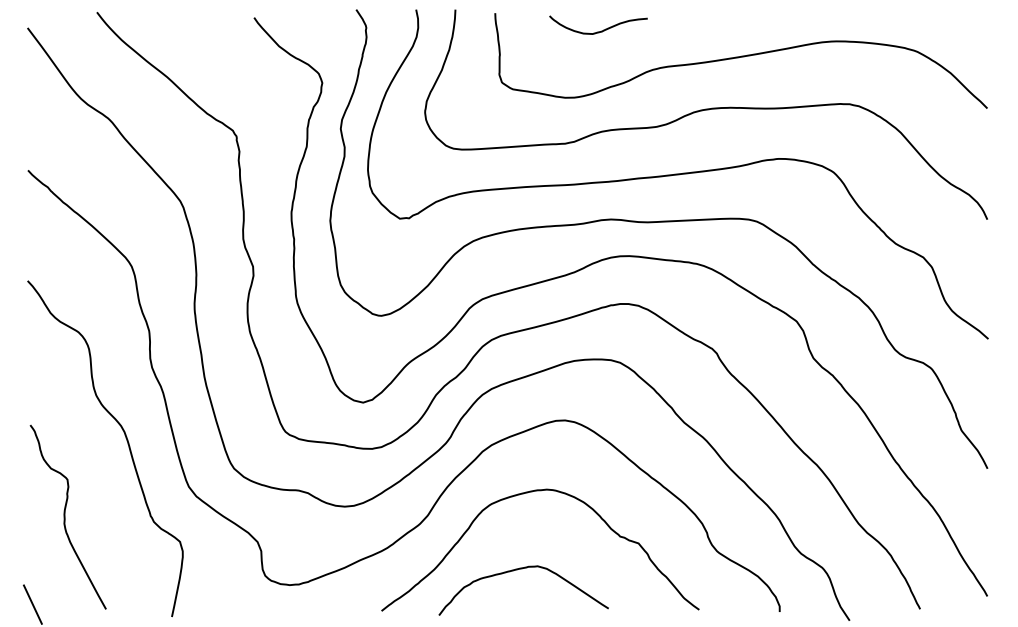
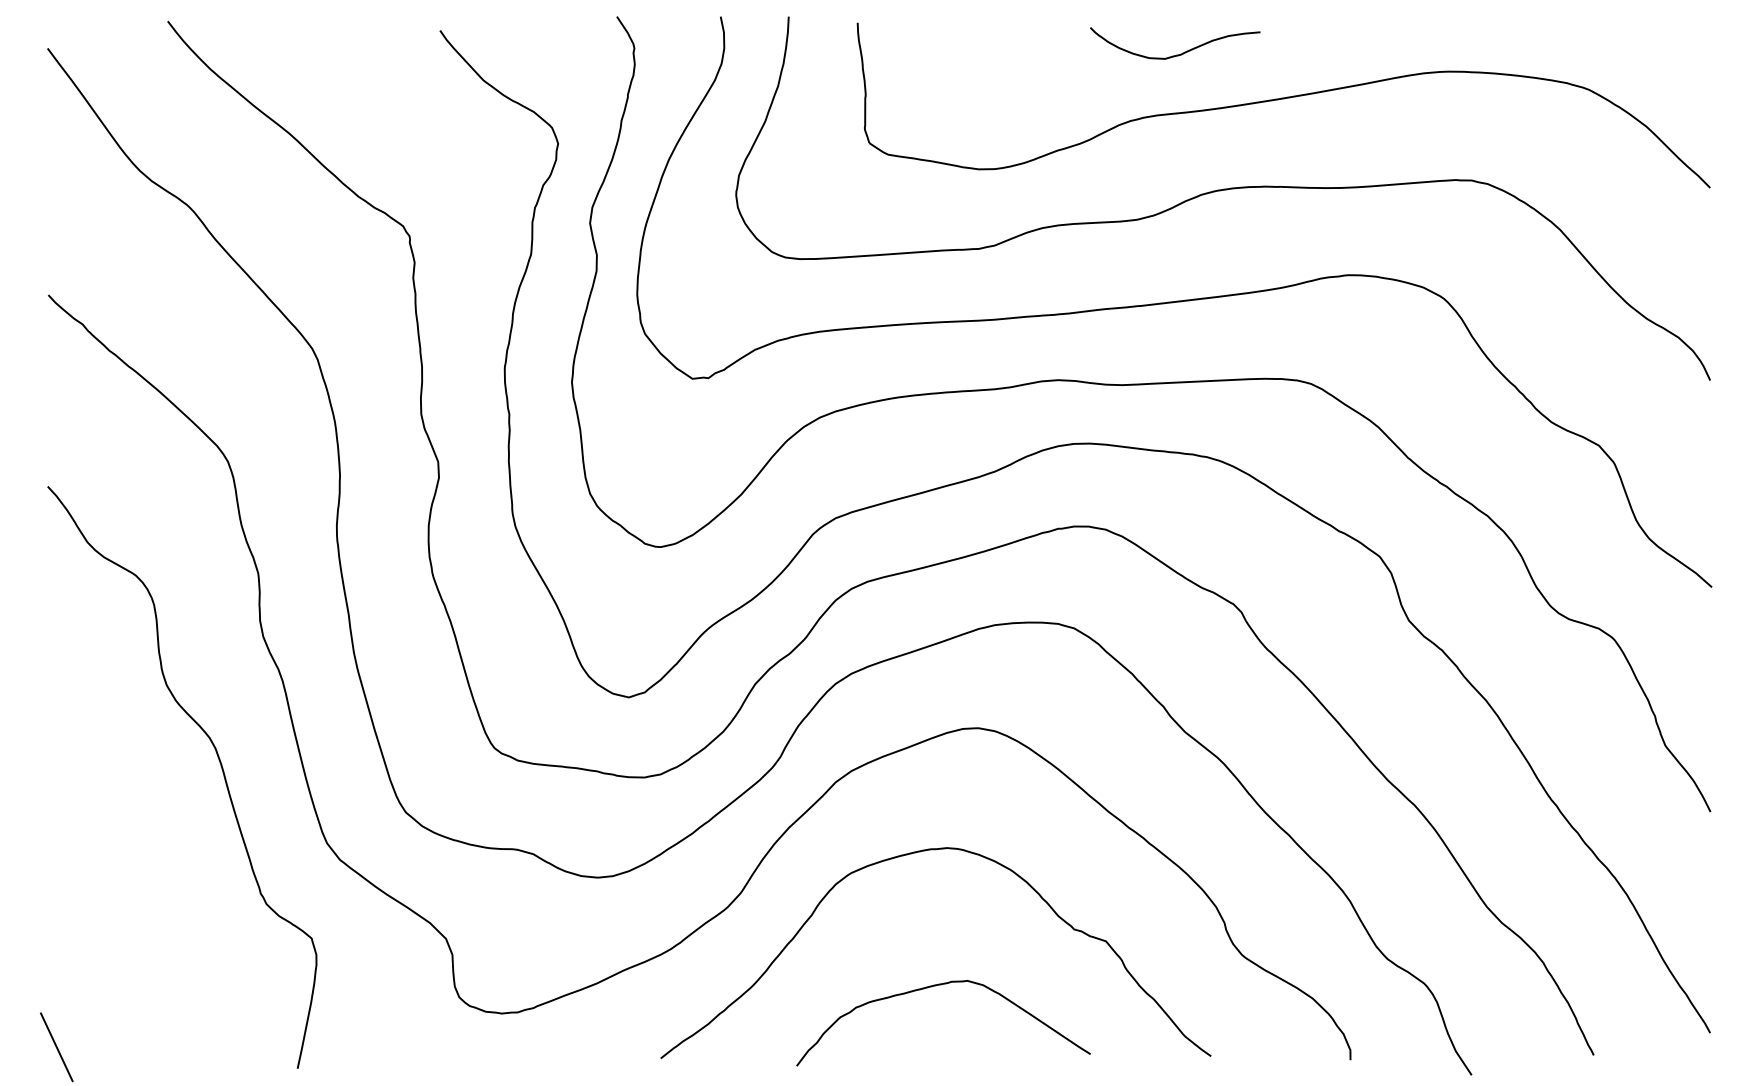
curve: (601, 30) -> (1180, 52), moved
curve: (65, 516) -> (113, 894), removed
curve: (517, 570) -> (932, 988), moved

